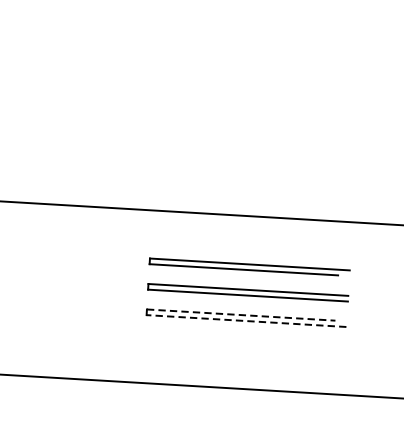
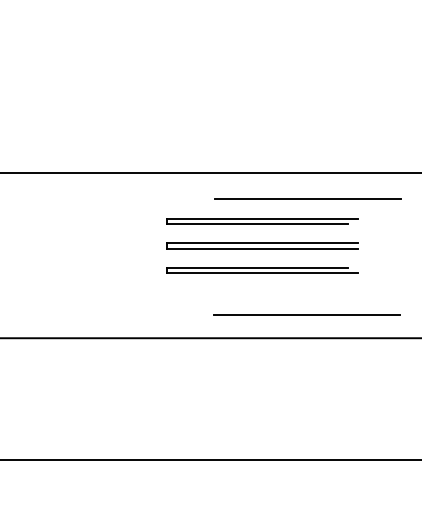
line: (297, 246) -> (307, 198), added
line: (241, 314) -> (257, 267), dashed -> solid
line: (246, 321) -> (262, 273), dashed -> solid
line: (290, 368) -> (307, 315), added

